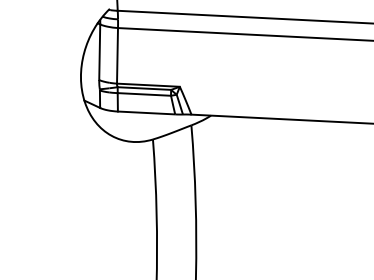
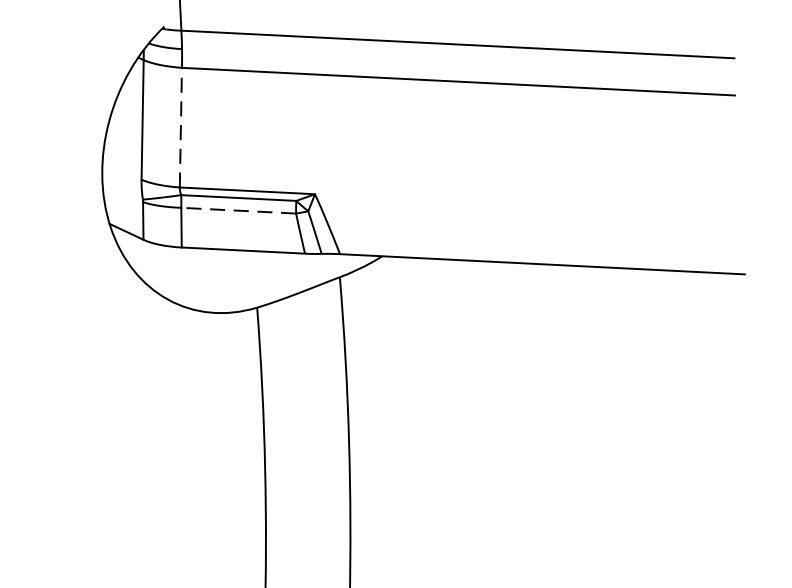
line: (117, 55) -> (180, 126), solid -> dashed
line: (144, 94) -> (238, 210), solid -> dashed

